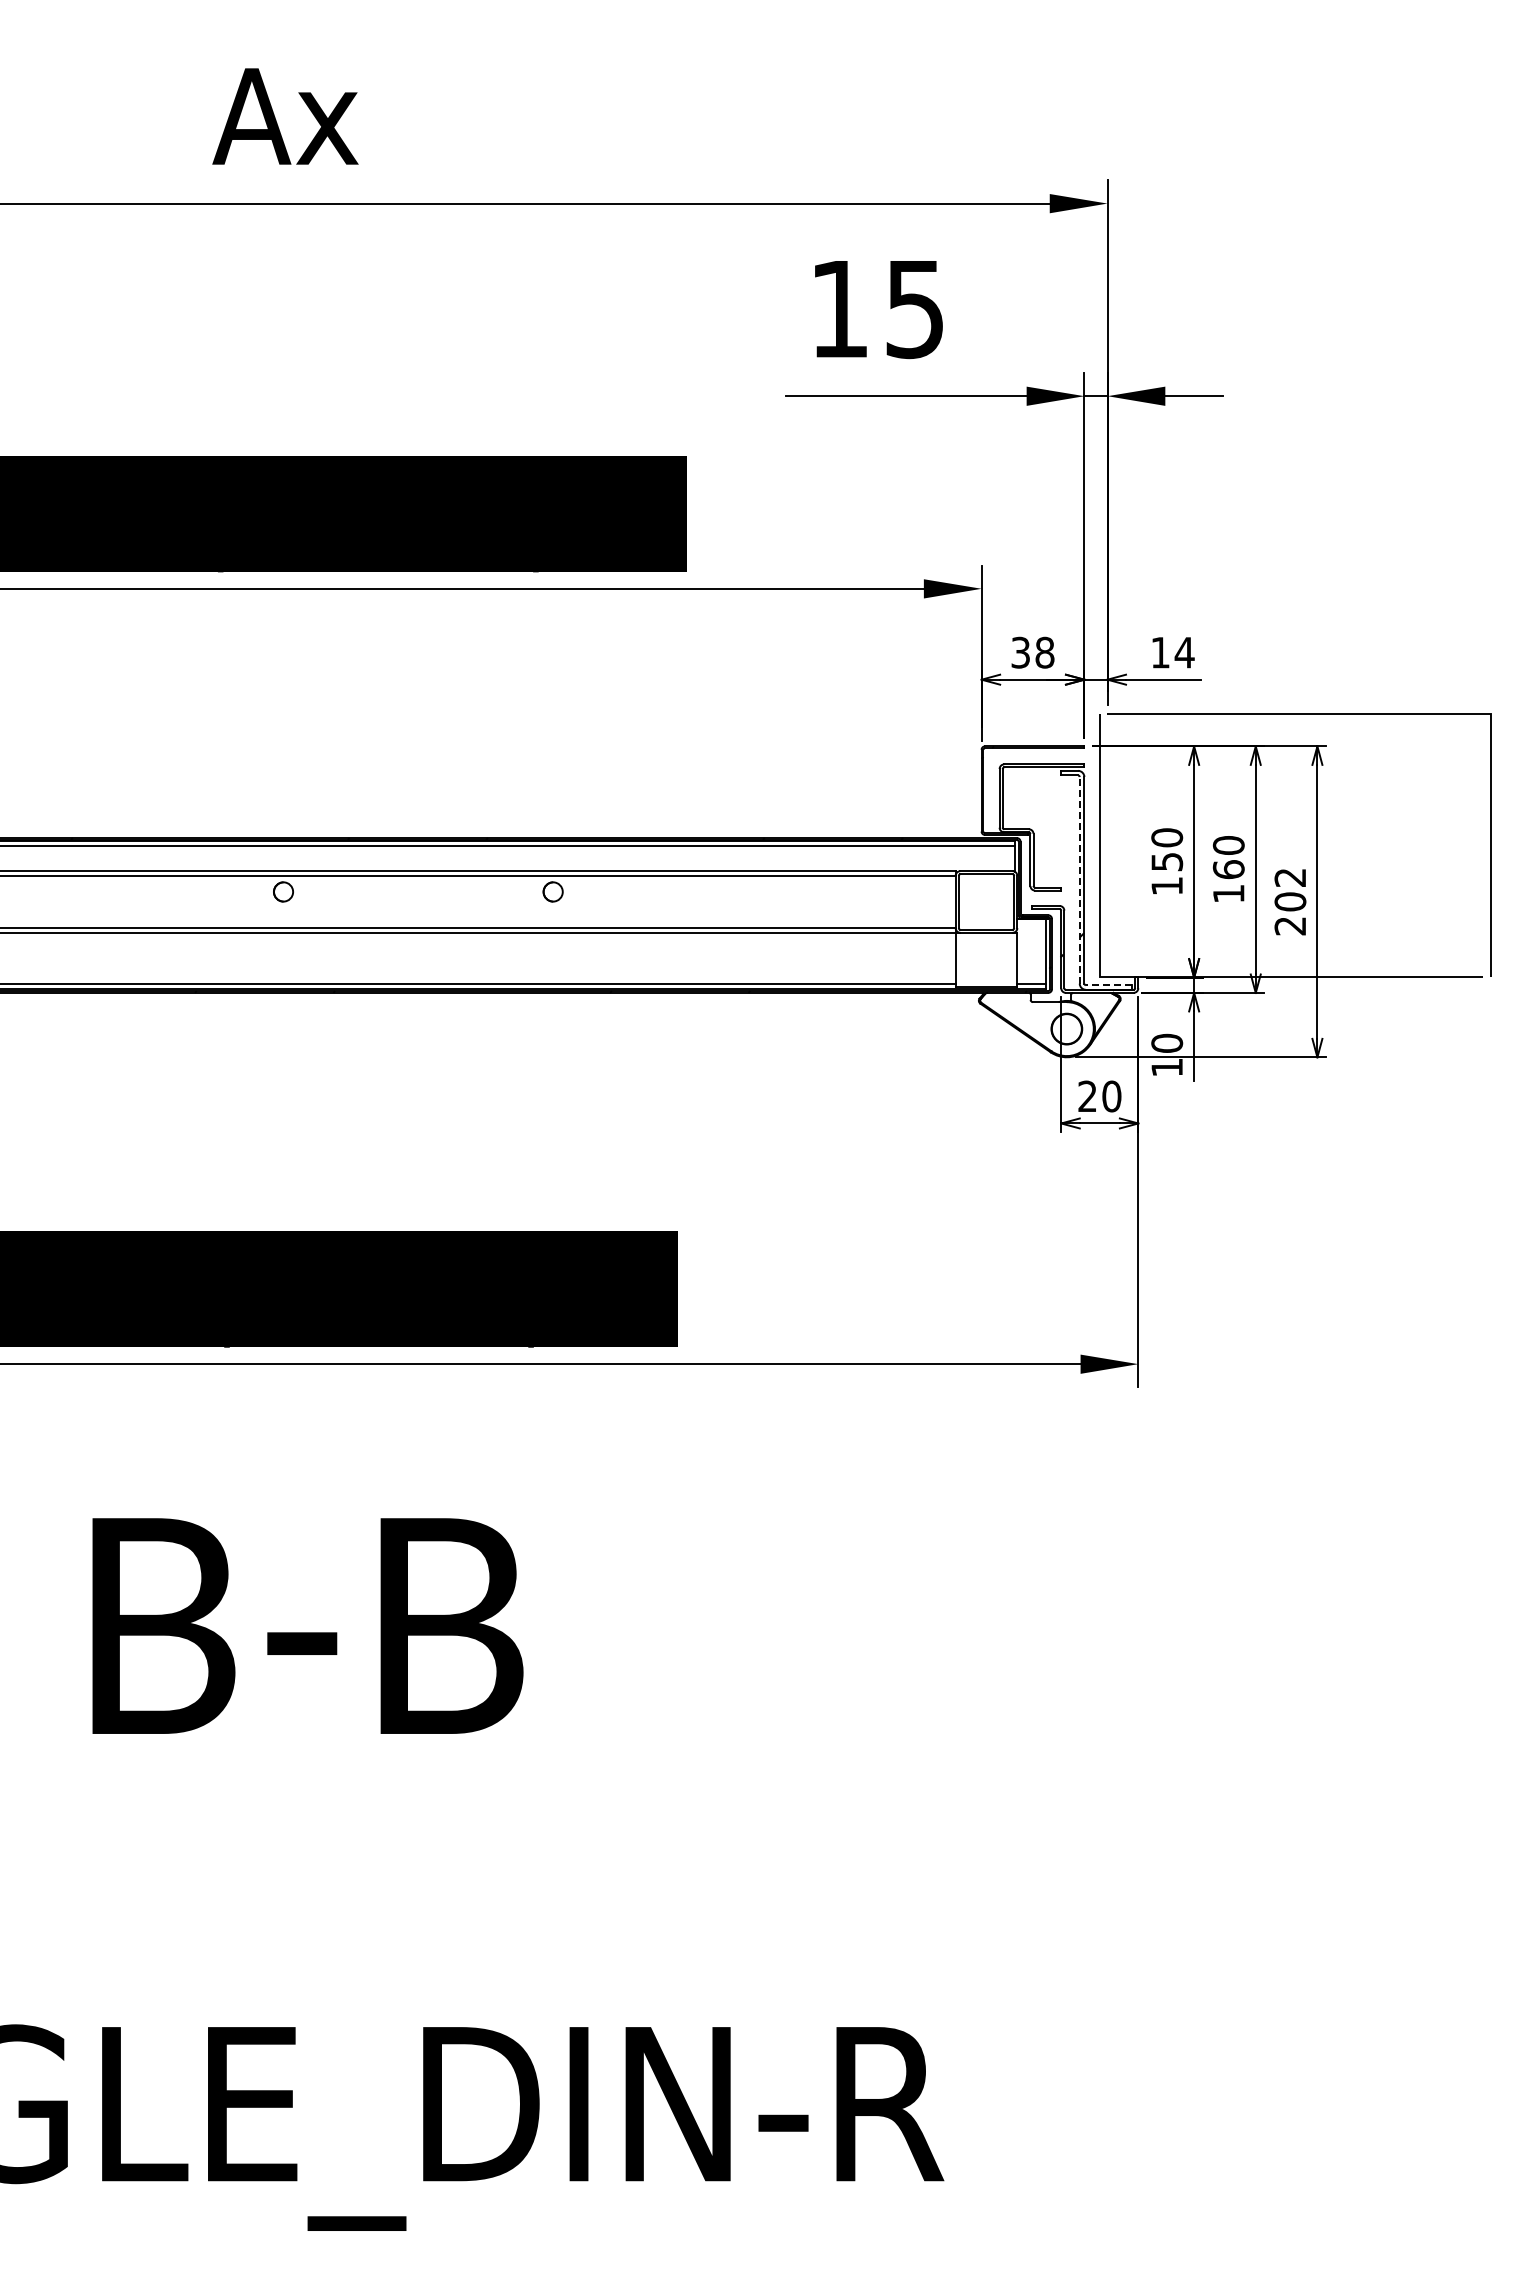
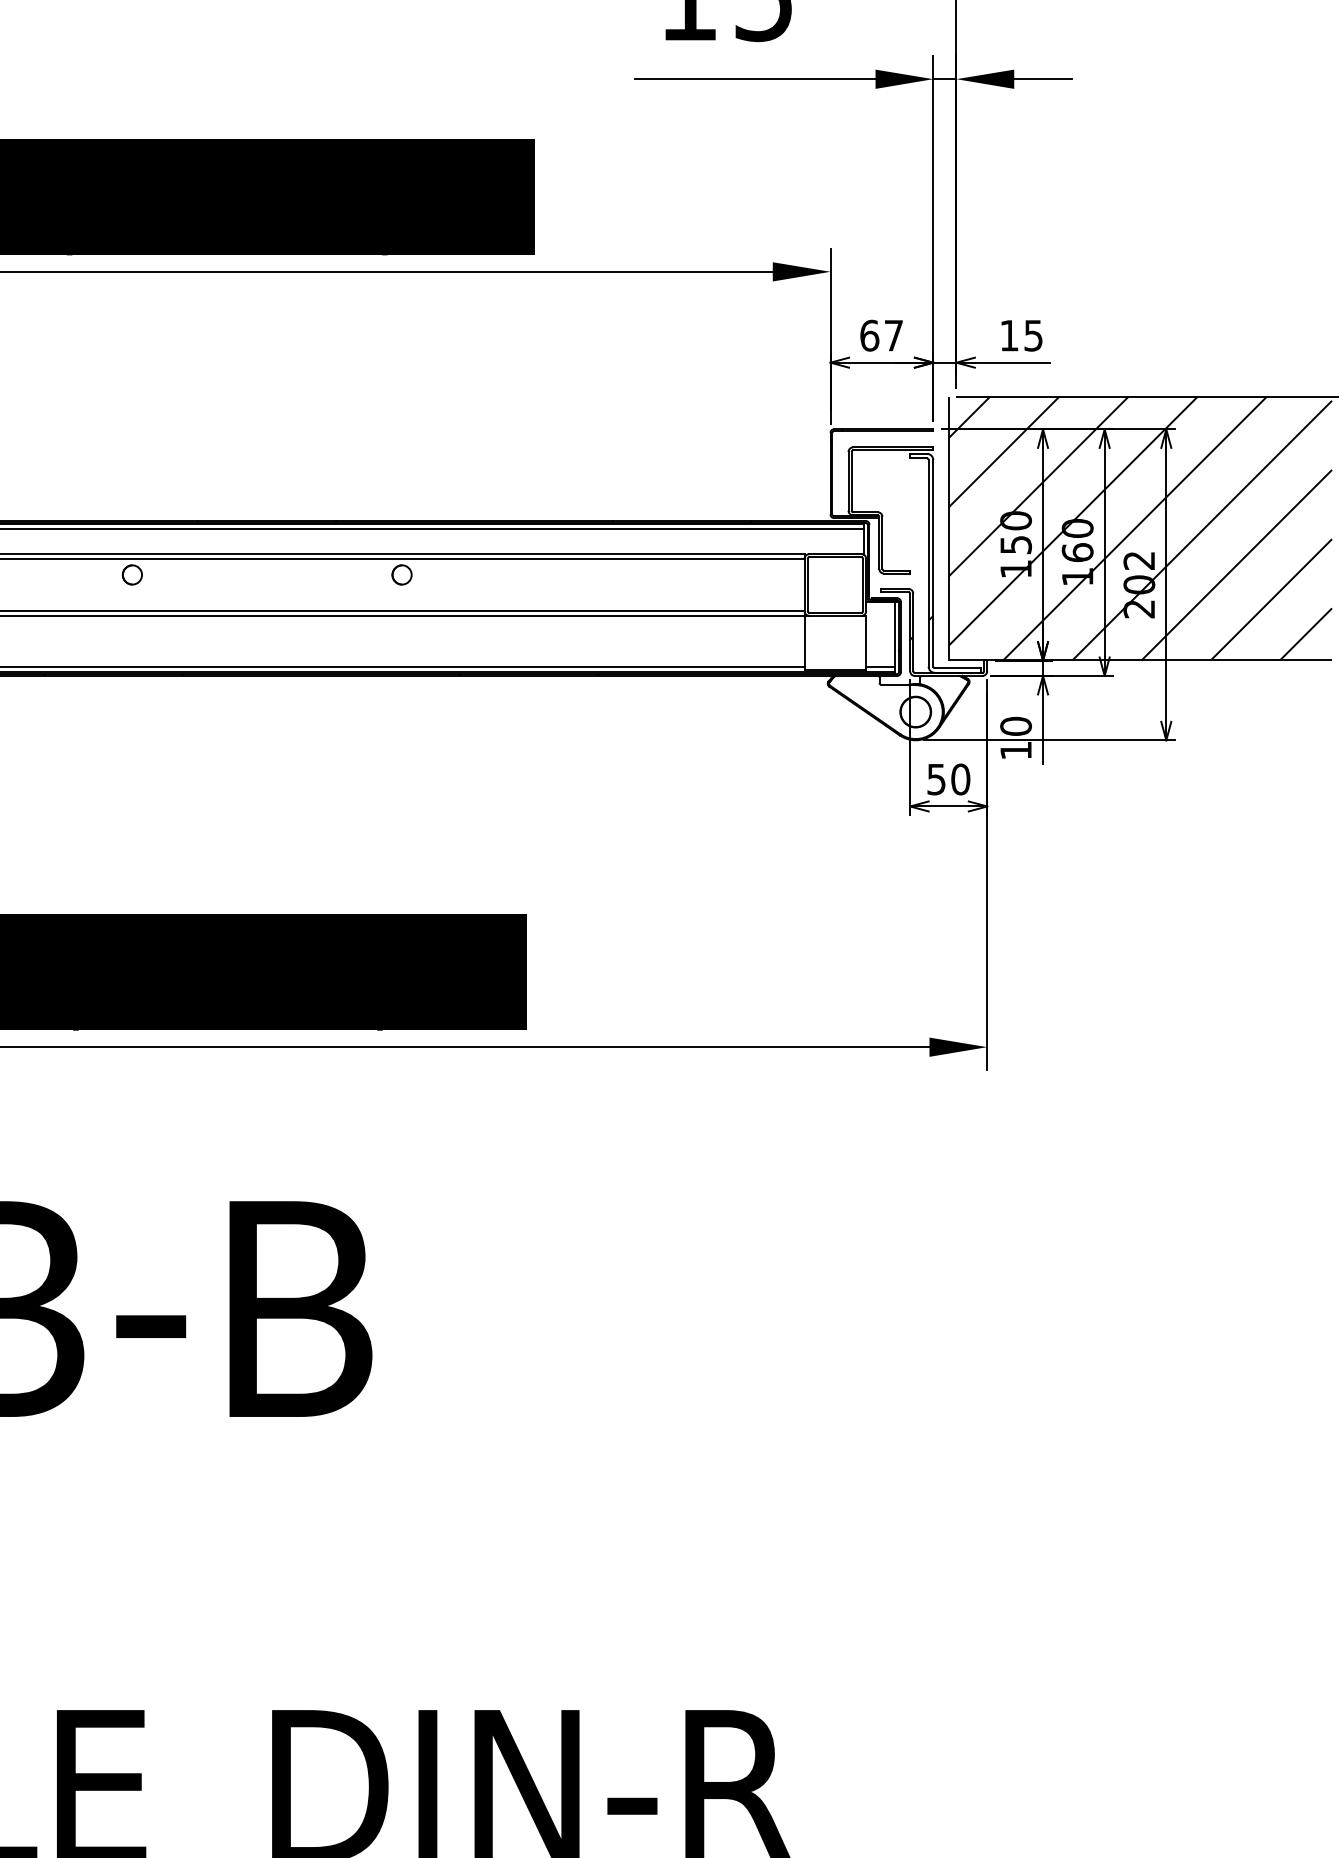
text: (1032, 652) -> (881, 335), 38 -> 67
text: (1184, 652) -> (1033, 335), 14 -> 15
hatch: (1291, 845) -> (1140, 528), added
line: (1079, 879) -> (928, 562), dashed -> solid
line: (1108, 985) -> (957, 668), dashed -> solid
text: (1087, 1096) -> (936, 779), 20 -> 50

